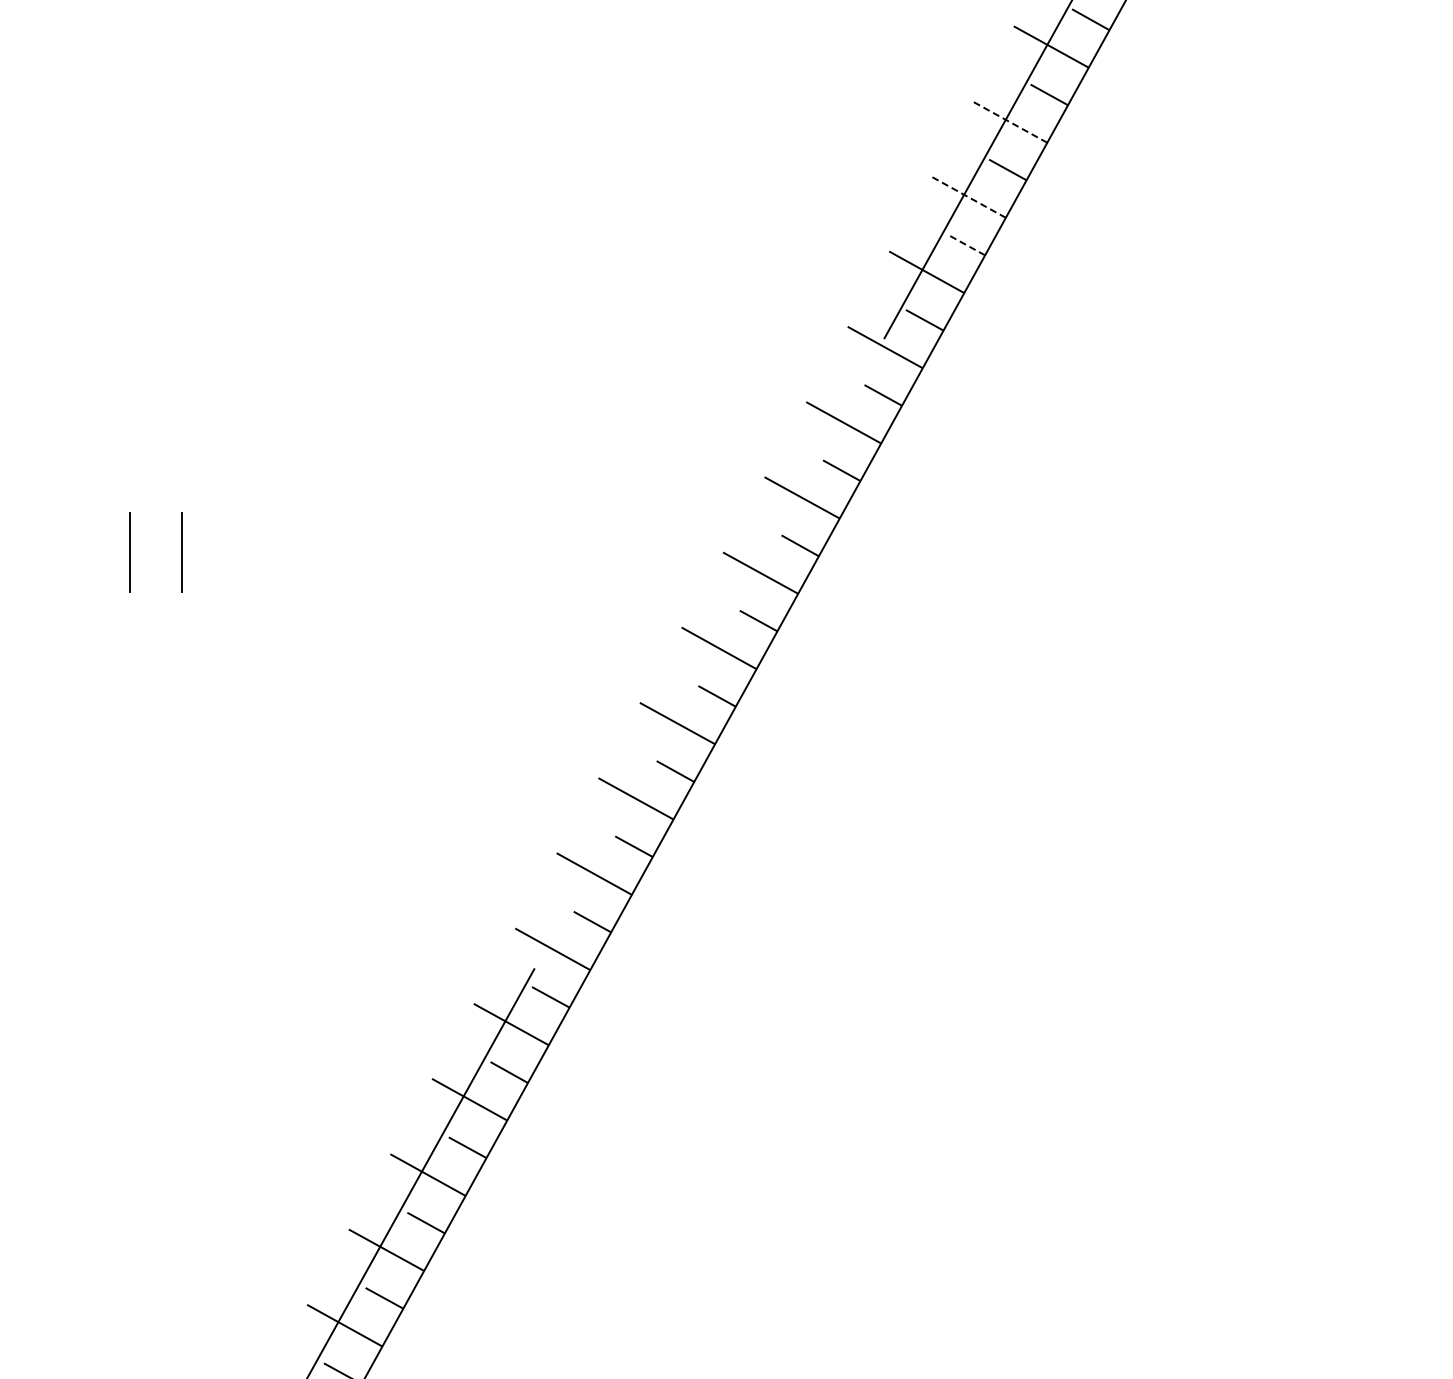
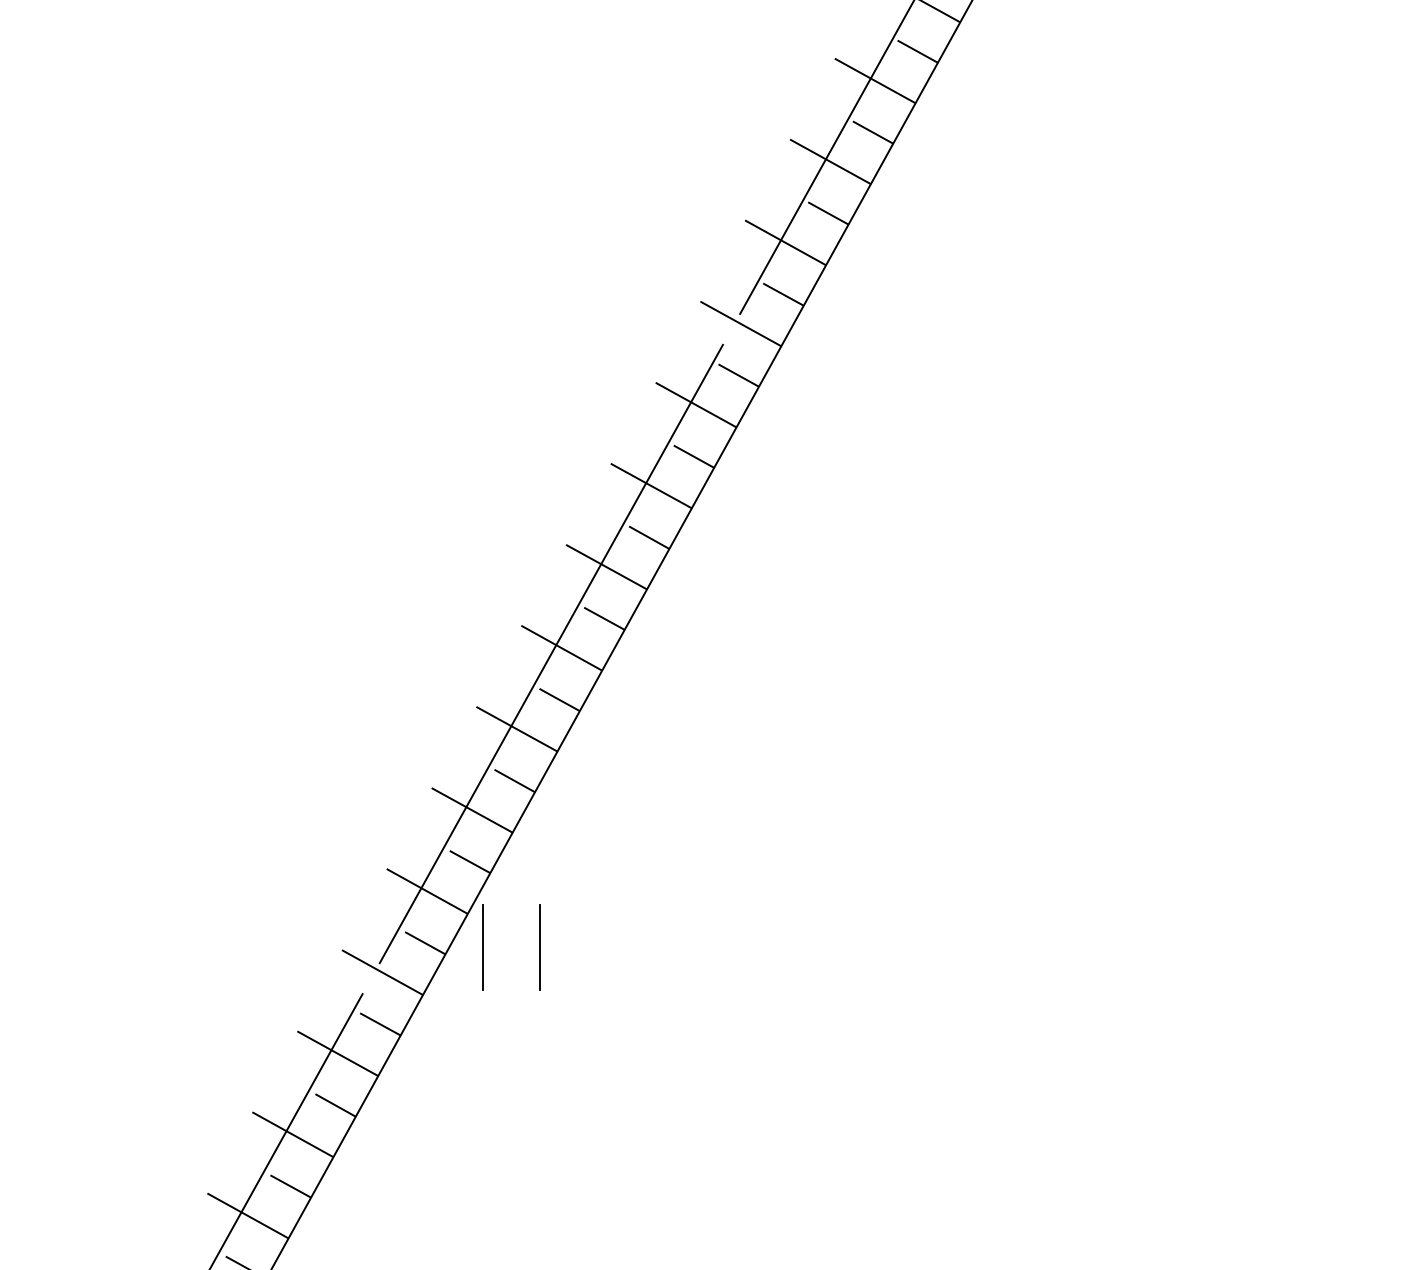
line: (1009, 122) -> (874, 81), dashed -> solid
line: (968, 197) -> (830, 162), dashed -> solid
line: (966, 244) -> (828, 212), dashed -> solid
line: (709, 653) -> (551, 653), added
line: (646, 926) -> (483, 948), added
line: (698, 926) -> (539, 948), added

